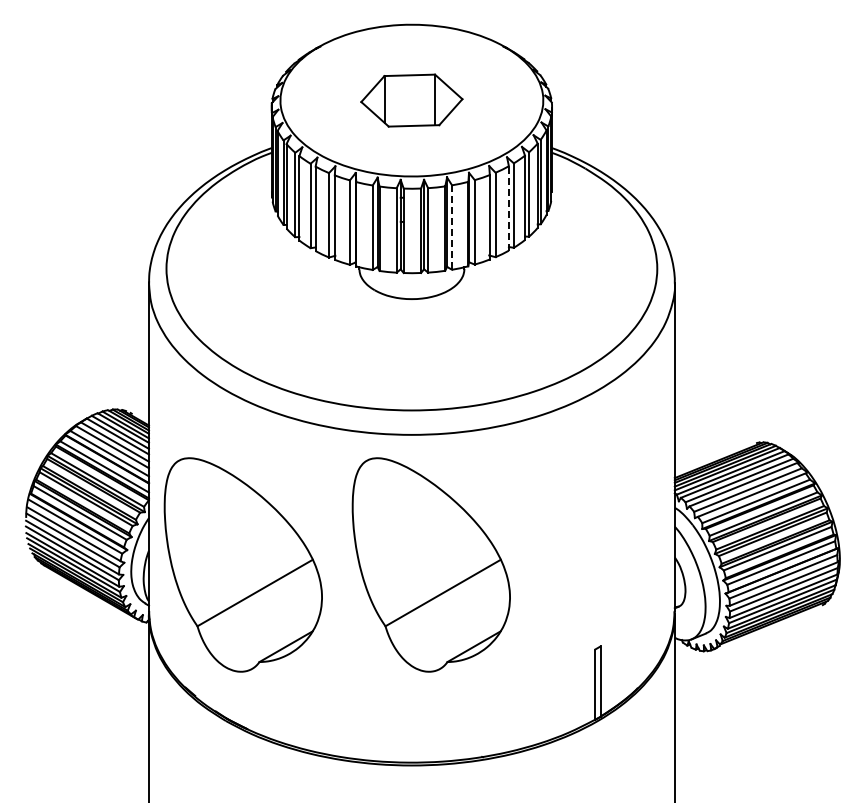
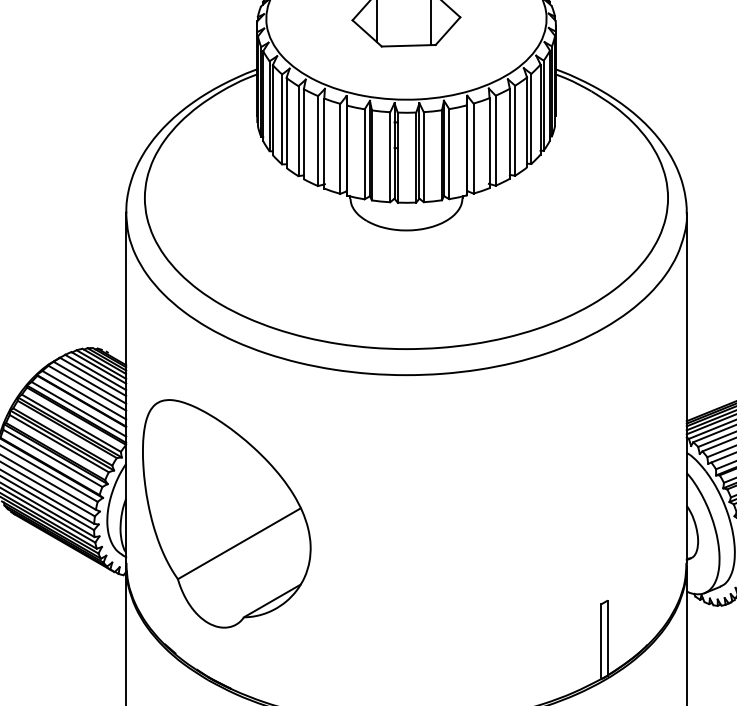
line: (508, 207) -> (509, 132), dashed -> solid
line: (452, 228) -> (449, 155), dashed -> solid
part: (430, 564) -> (426, 513), removed

